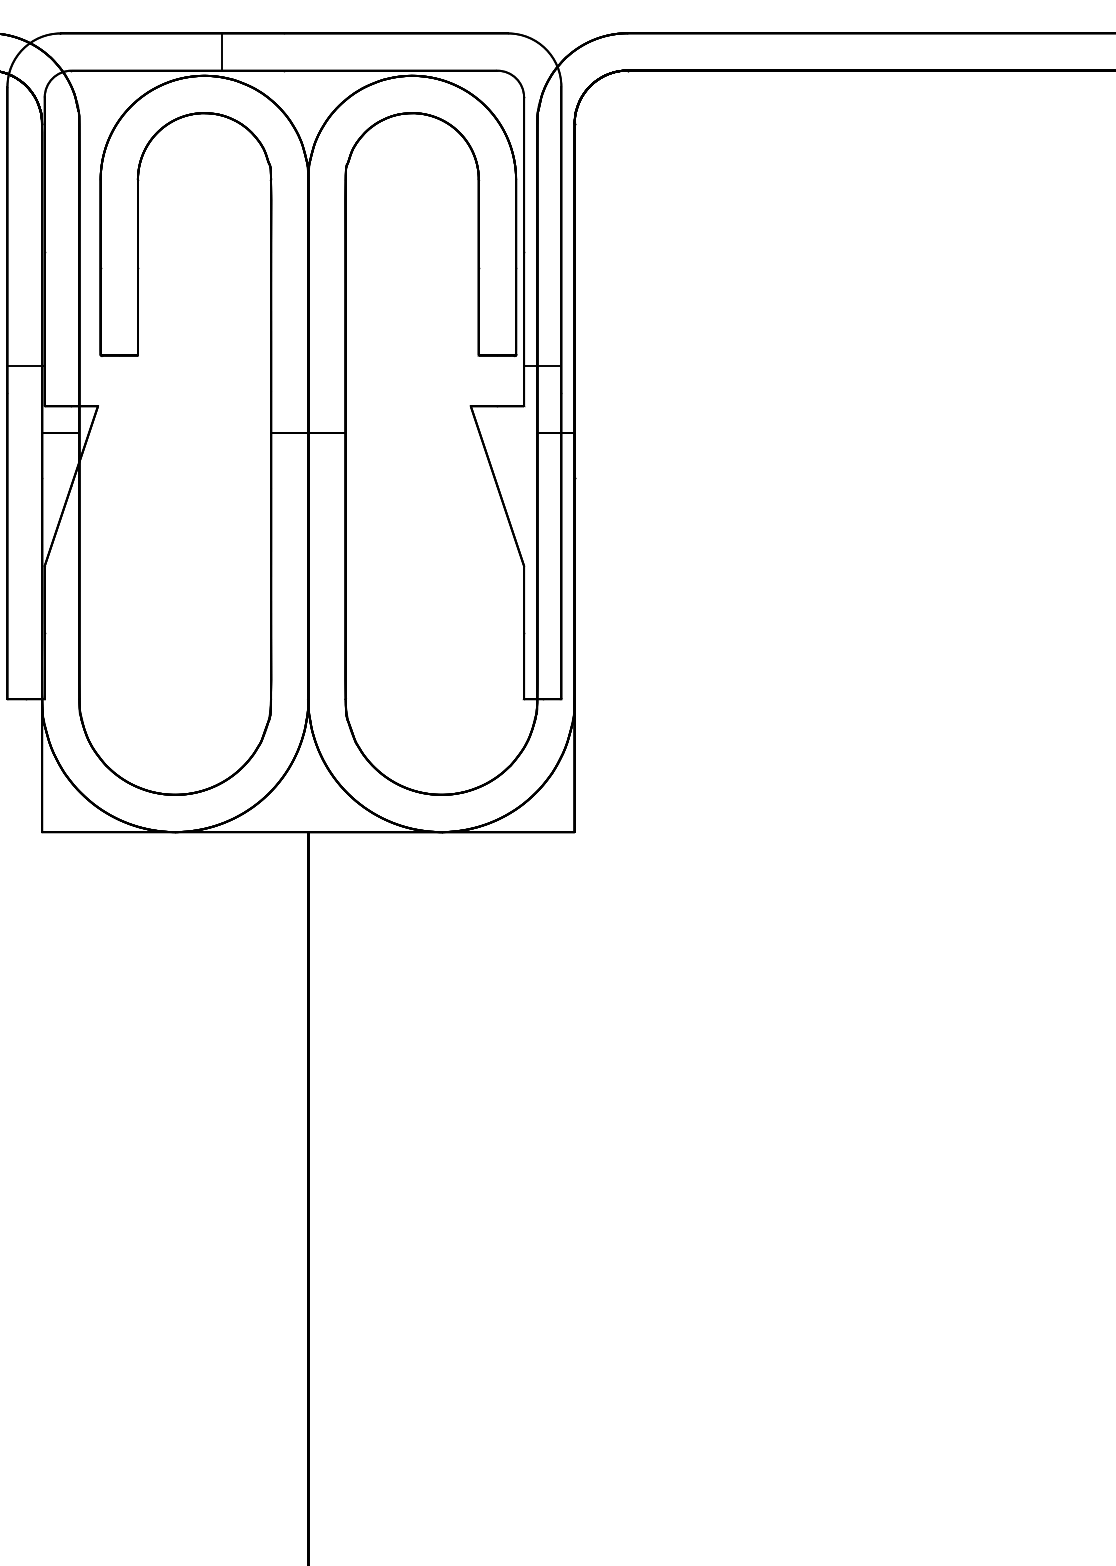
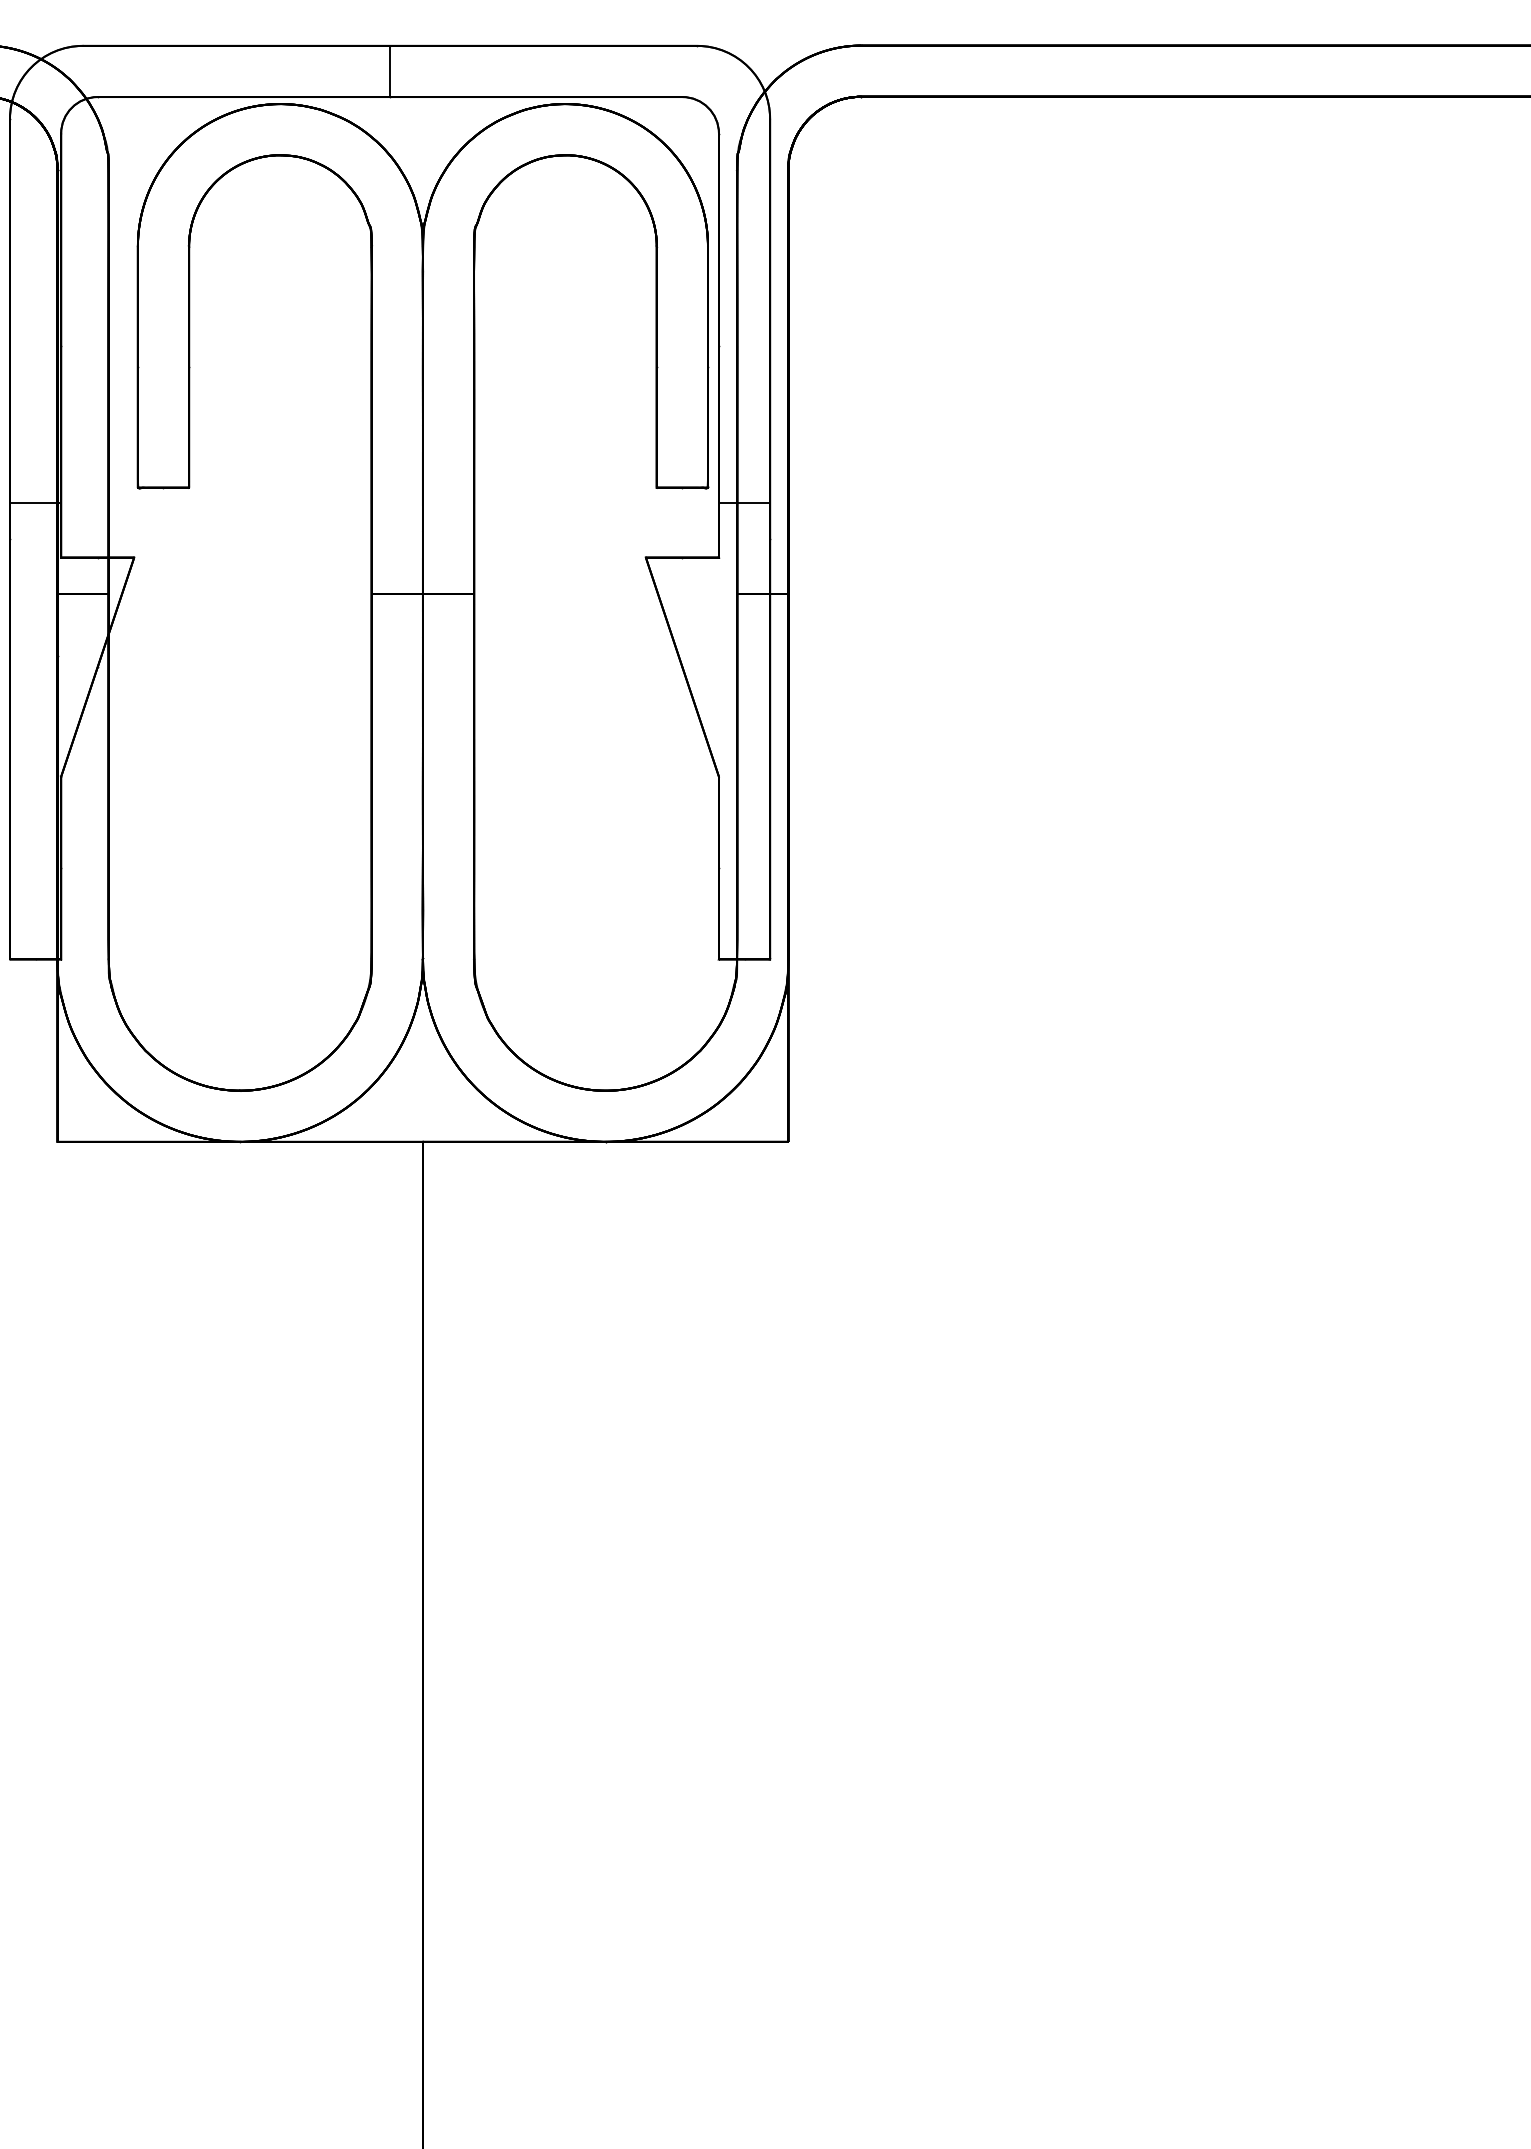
line: (222, 52) -> (390, 71), moved

